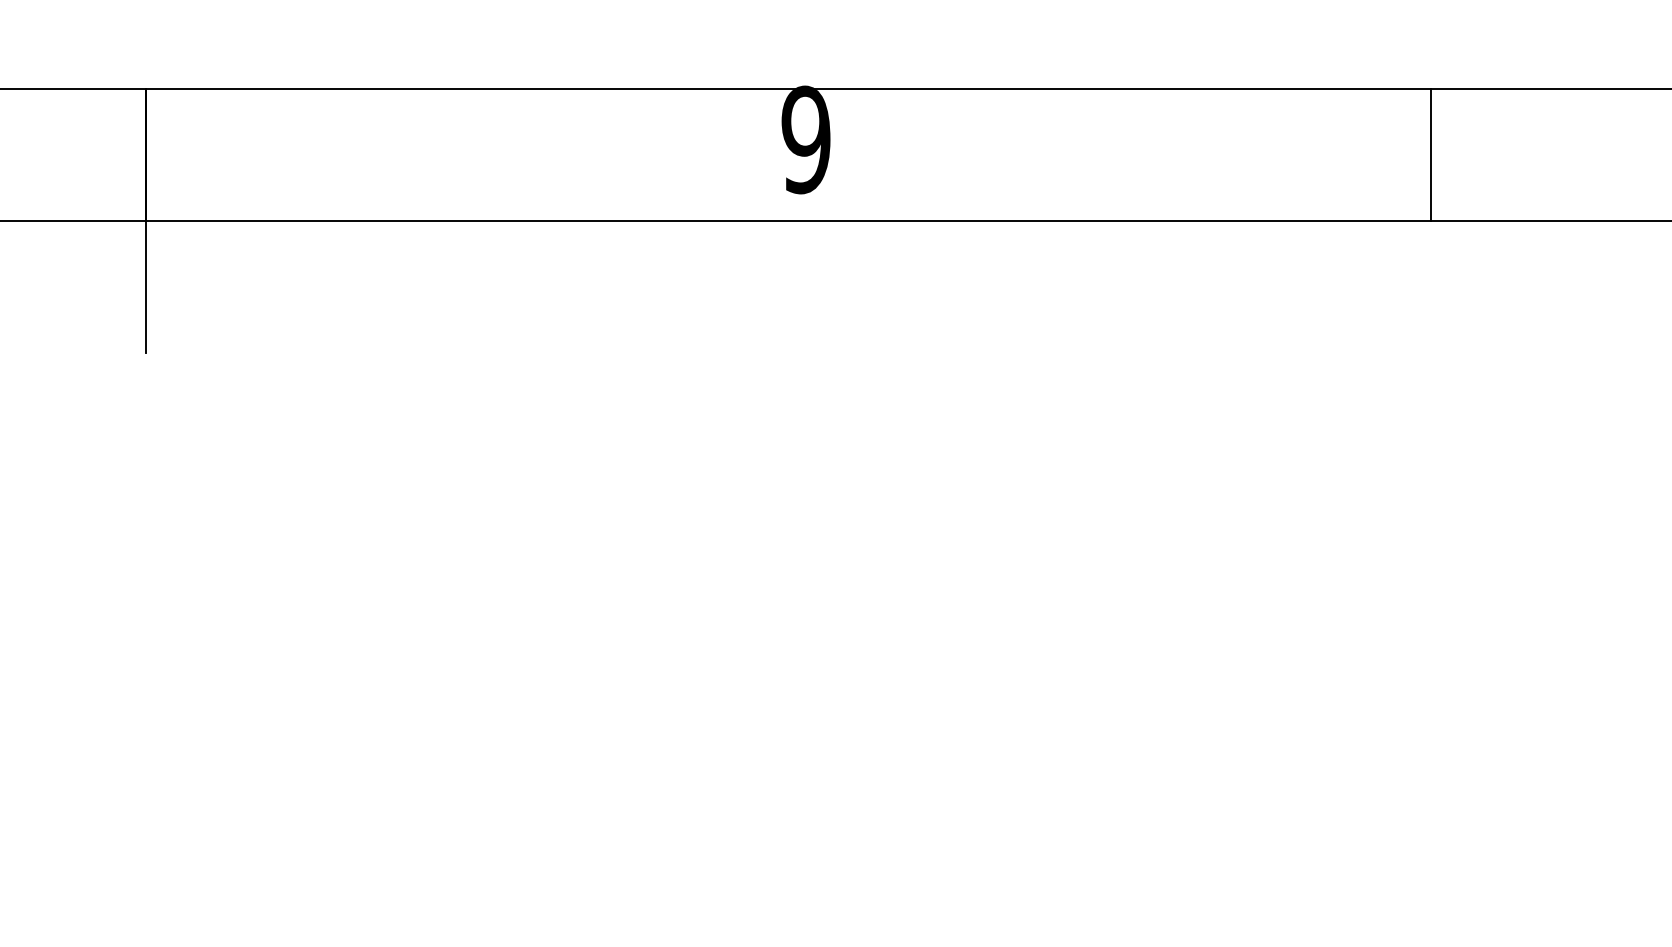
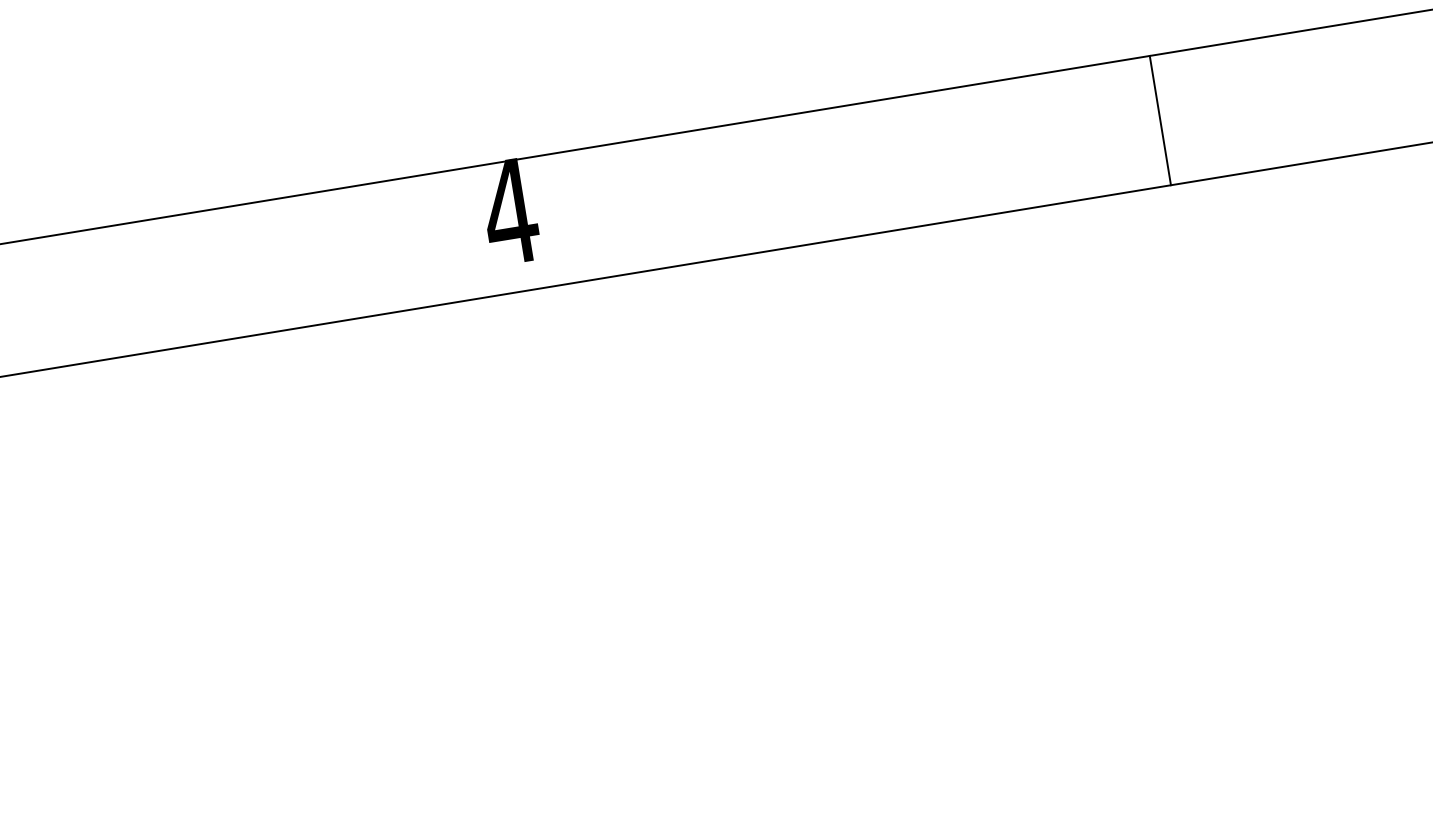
text: (805, 139) -> (509, 211), 9 -> 4
line: (1431, 155) -> (1160, 120), moved

